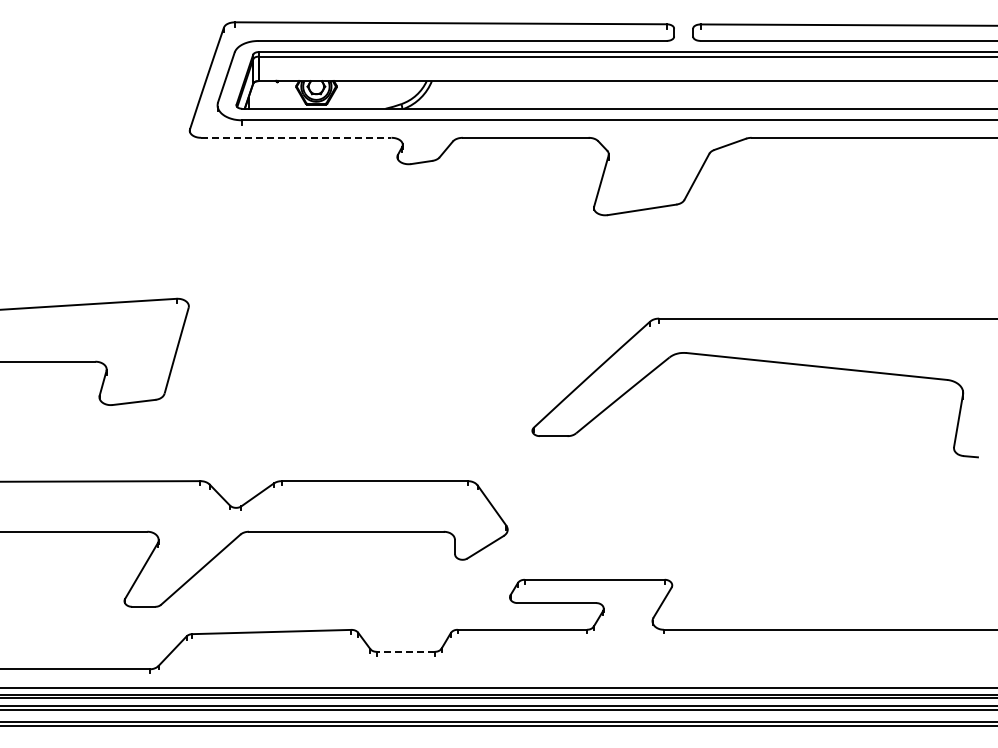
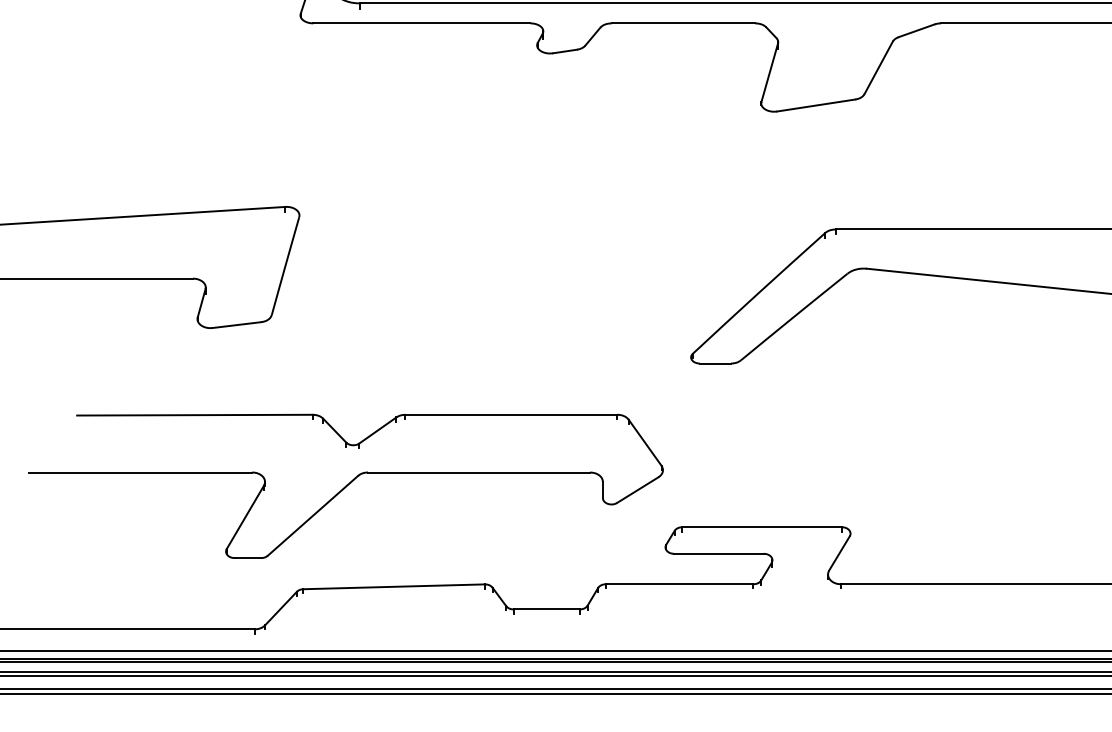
line: (296, 137) -> (422, 23), dashed -> solid
line: (405, 651) -> (546, 609), dashed -> solid

